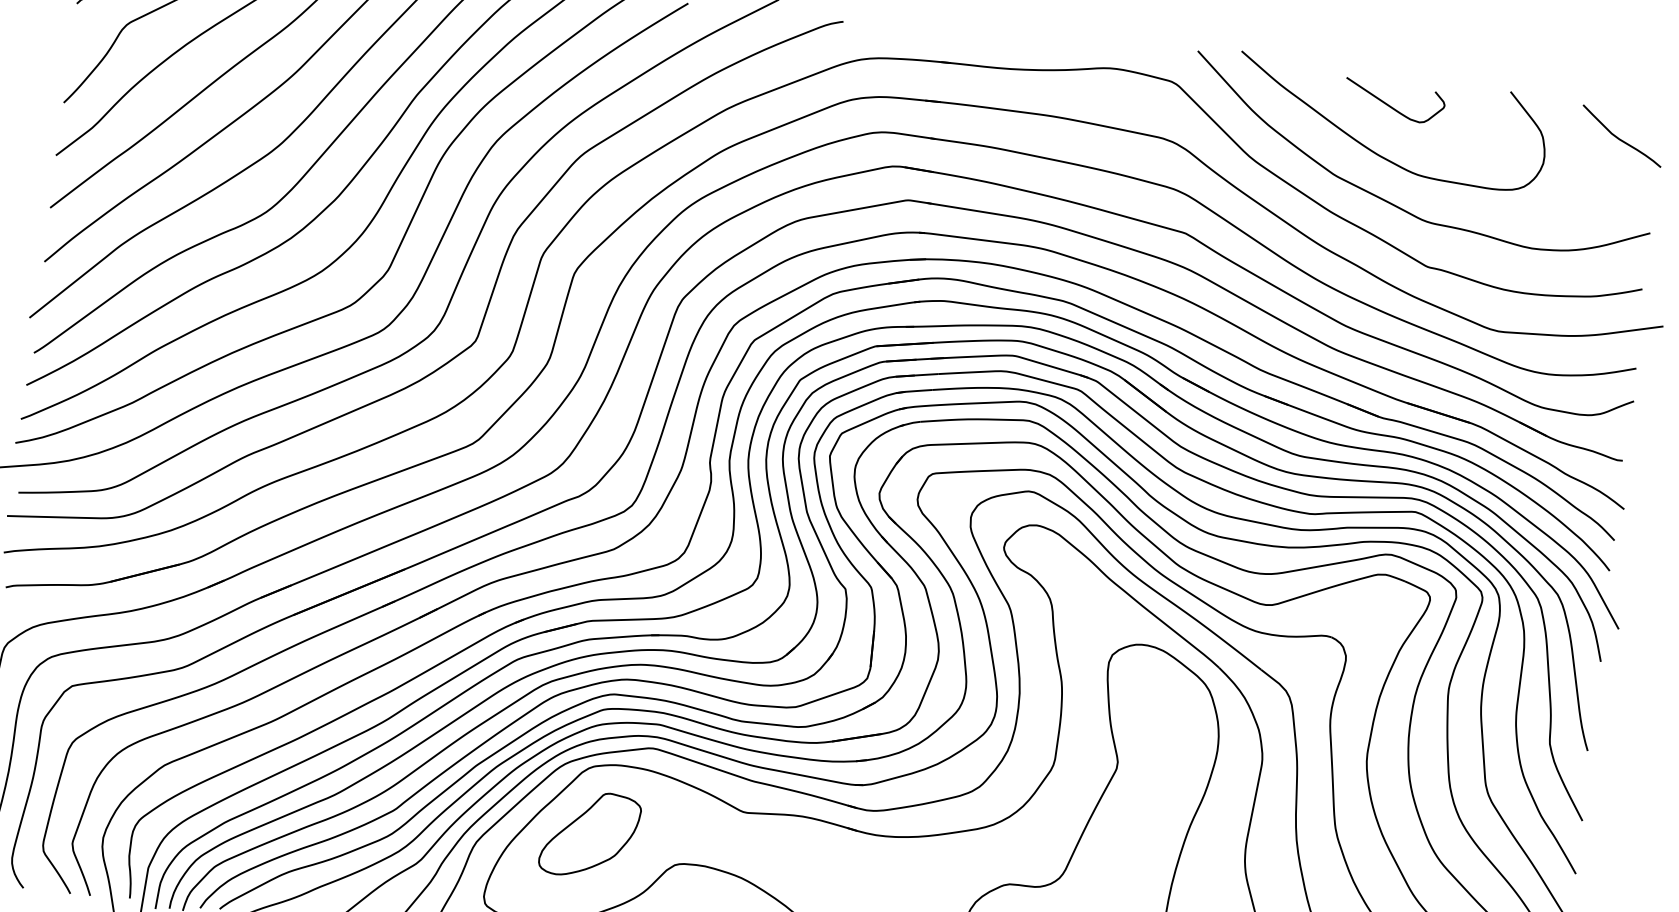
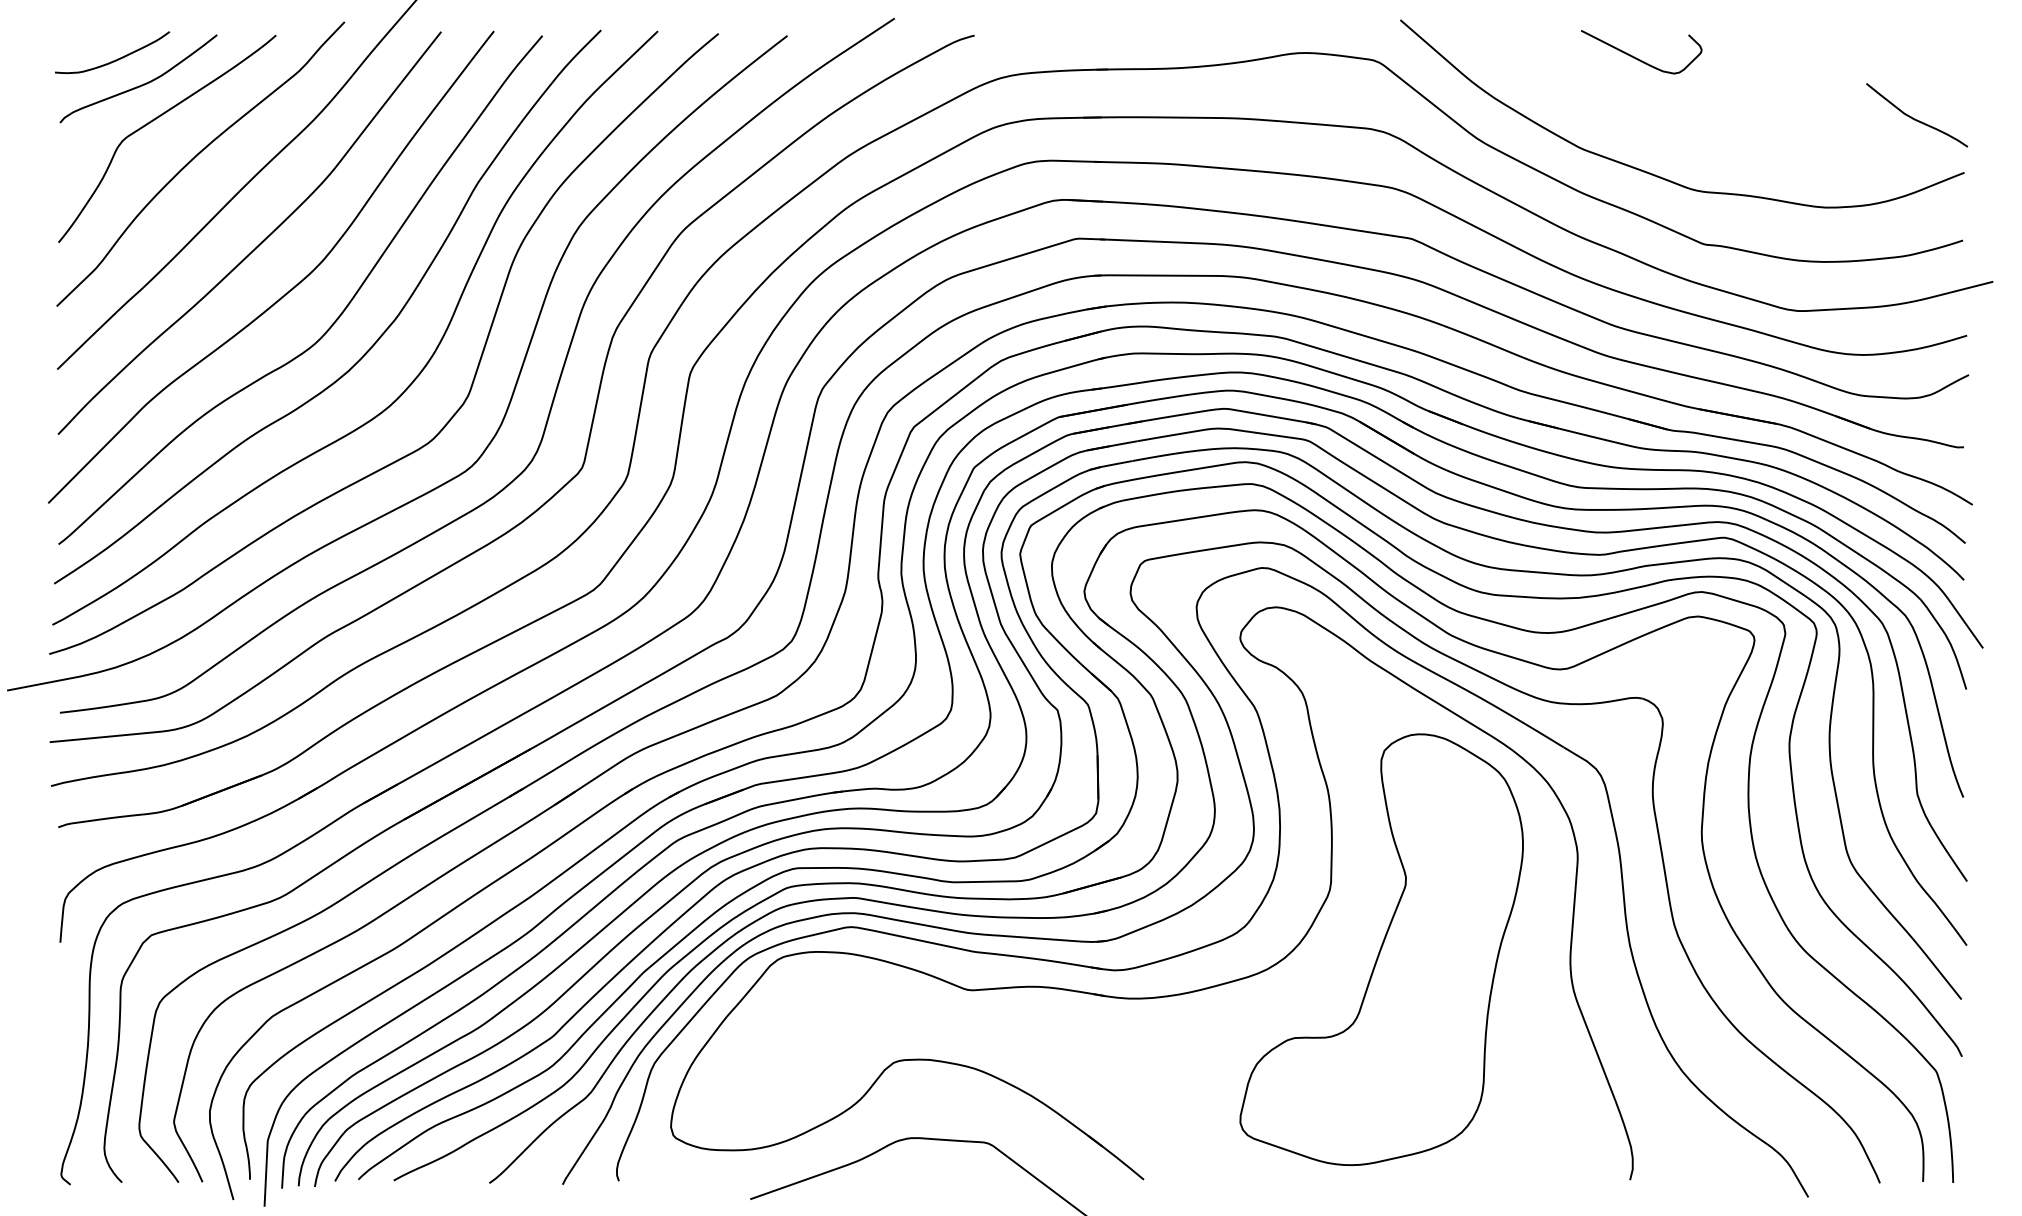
curve: (1620, 138) -> (1915, 118), moved
curve: (1372, 150) -> (1622, 113), removed
part: (590, 834) -> (788, 1038), removed

